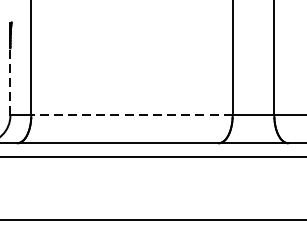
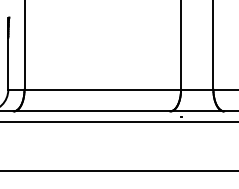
line: (10, 81) -> (8, 63), dashed -> solid
line: (131, 115) -> (102, 89), dashed -> solid

